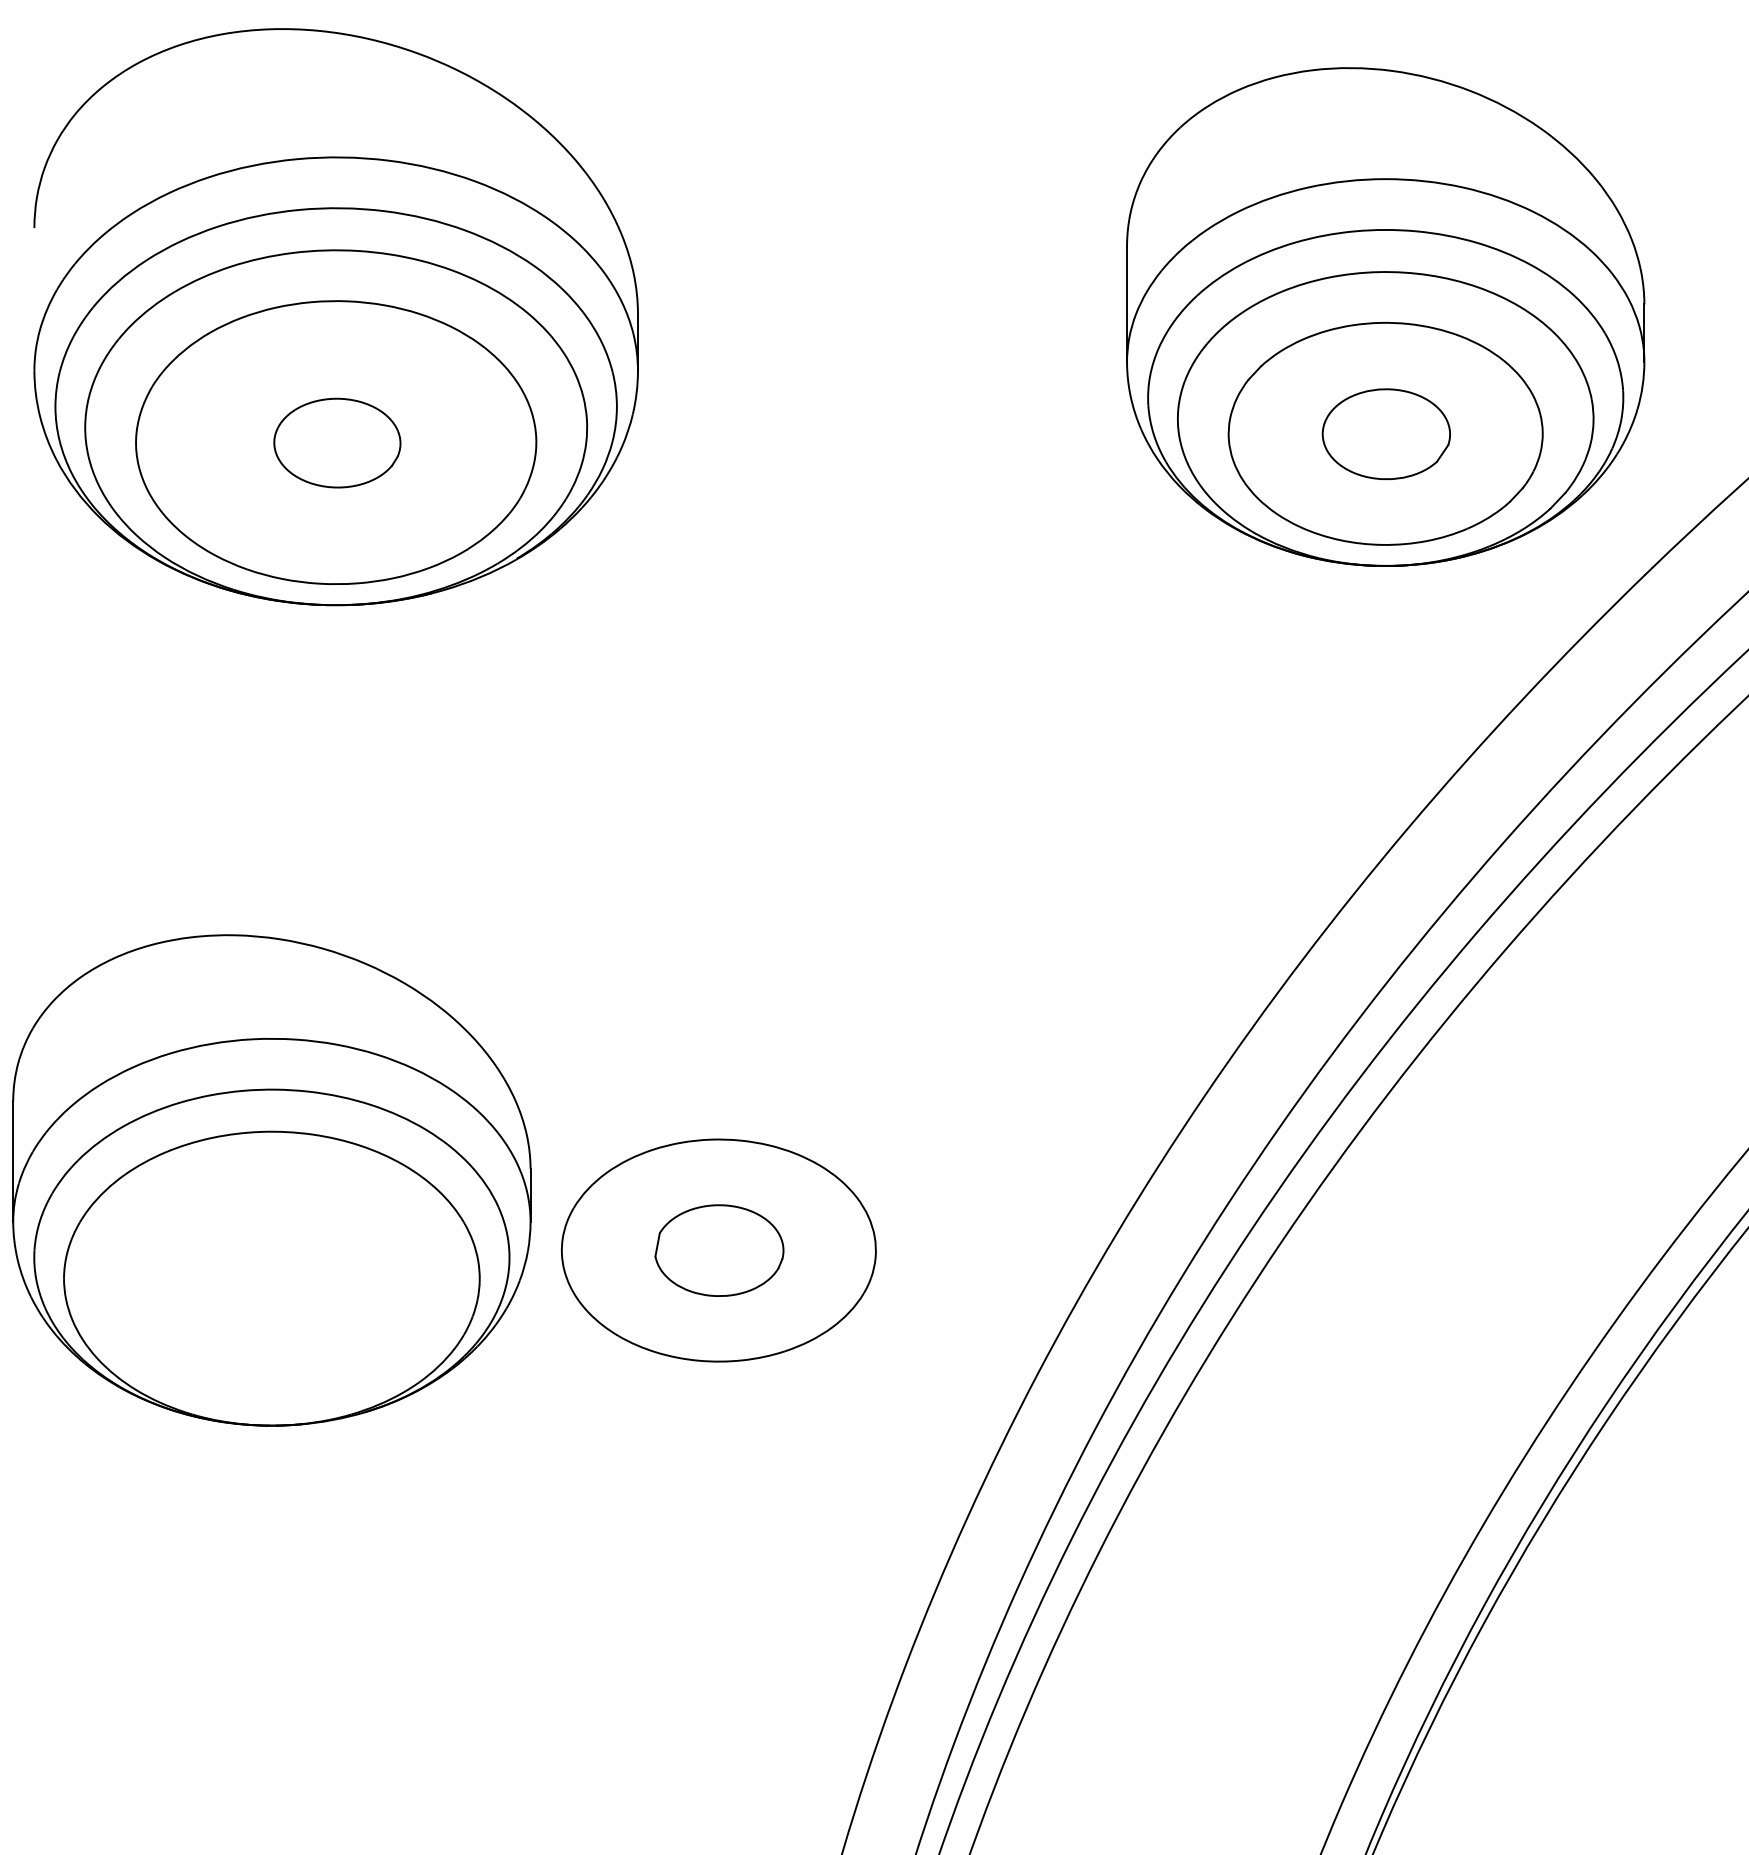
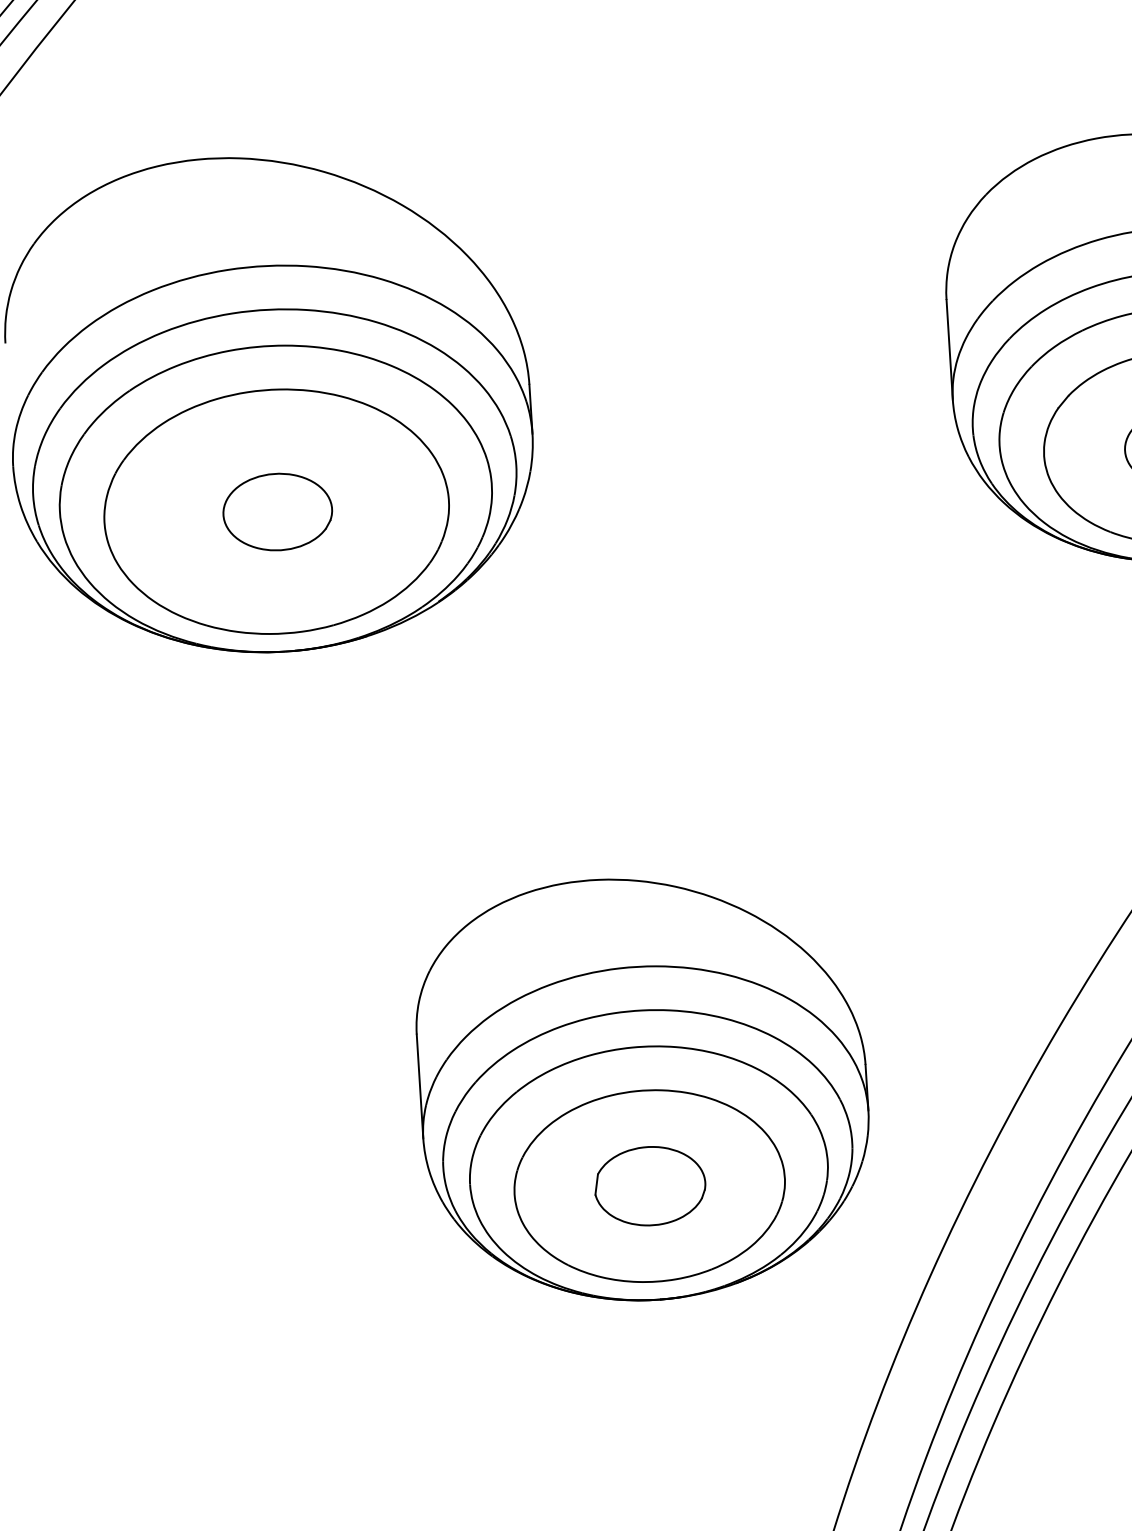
part: (271, 1180) -> (643, 1088), moved

